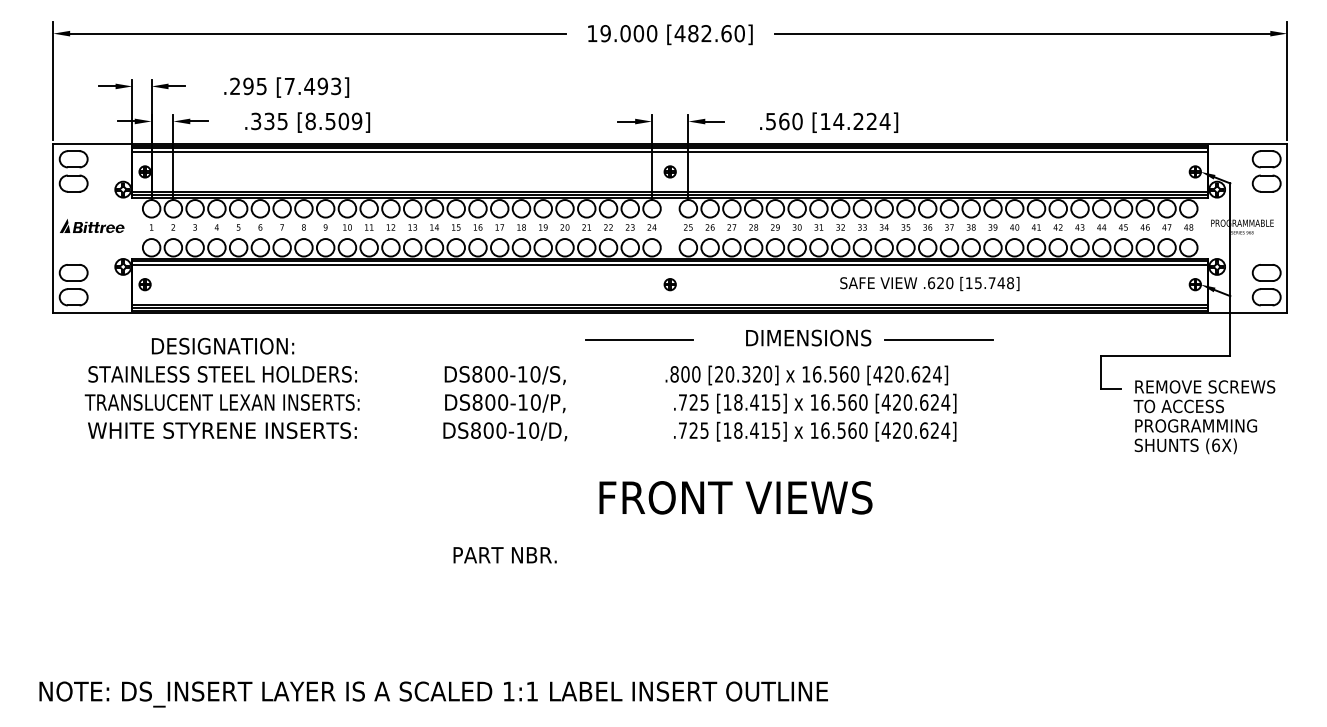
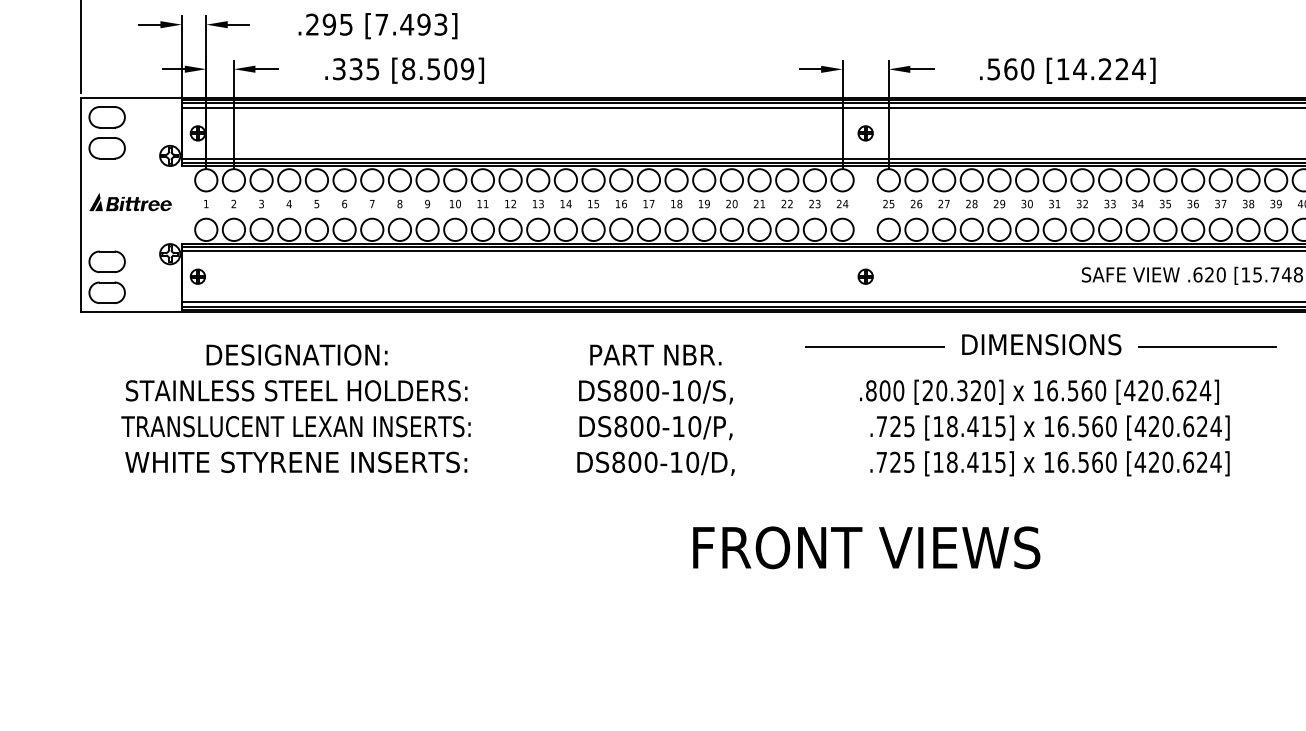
line: (639, 339) -> (874, 346), moved
text: (735, 497) -> (866, 547), moved
text: (504, 555) -> (654, 355), moved

